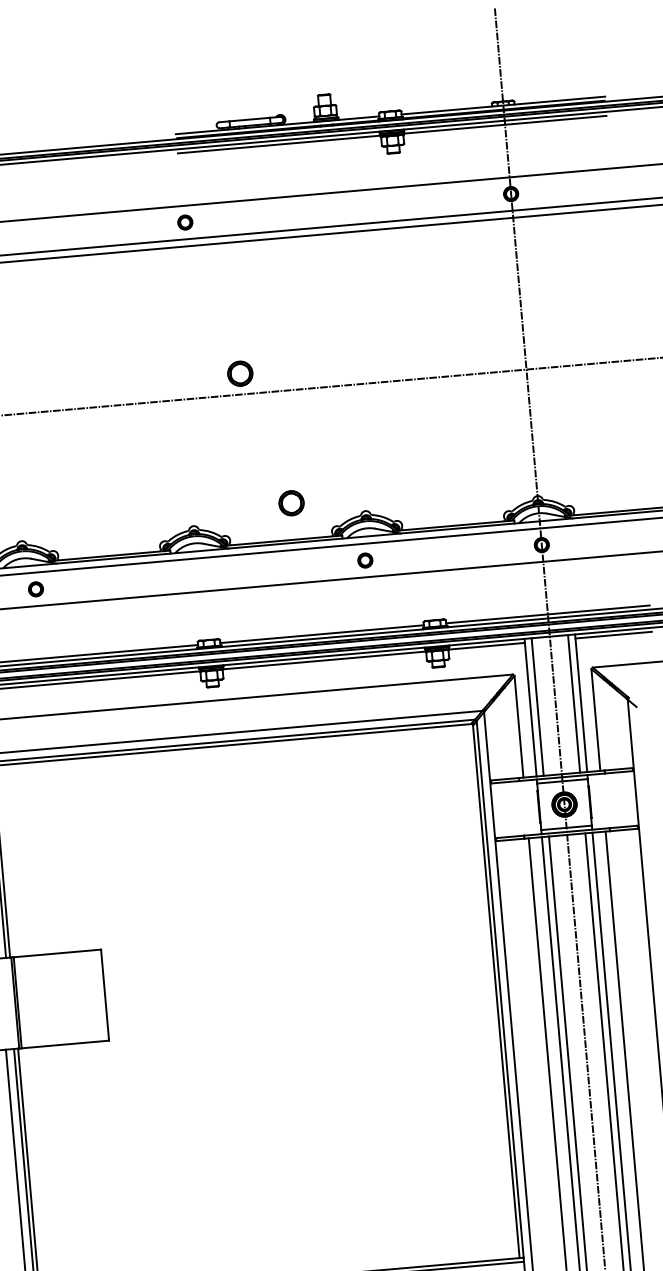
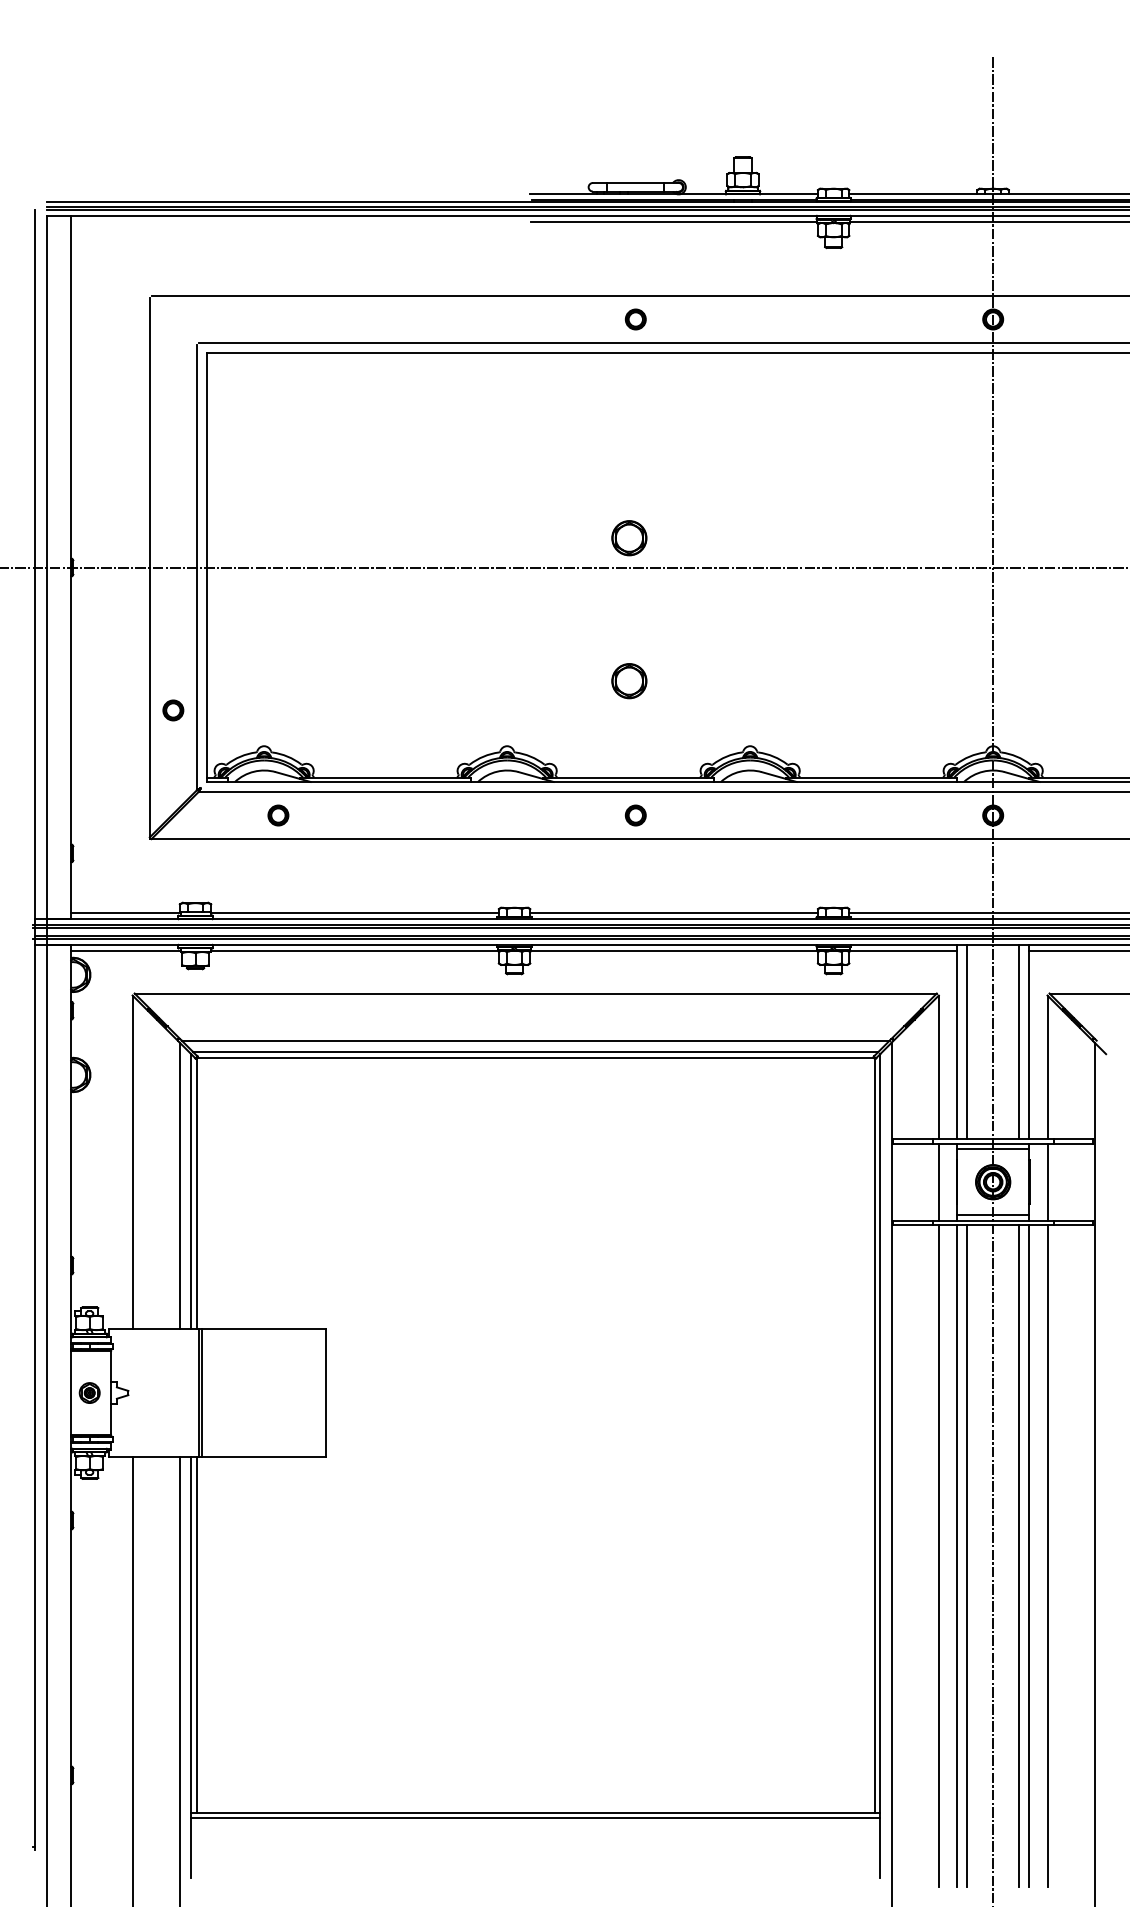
part: (185, 222) -> (635, 319), moved
part: (240, 373) -> (629, 538), moved
part: (291, 503) -> (629, 681), moved
part: (365, 560) -> (635, 815), moved
line: (602, 800) -> (1047, 1181), added
line: (525, 807) -> (938, 1181), added

